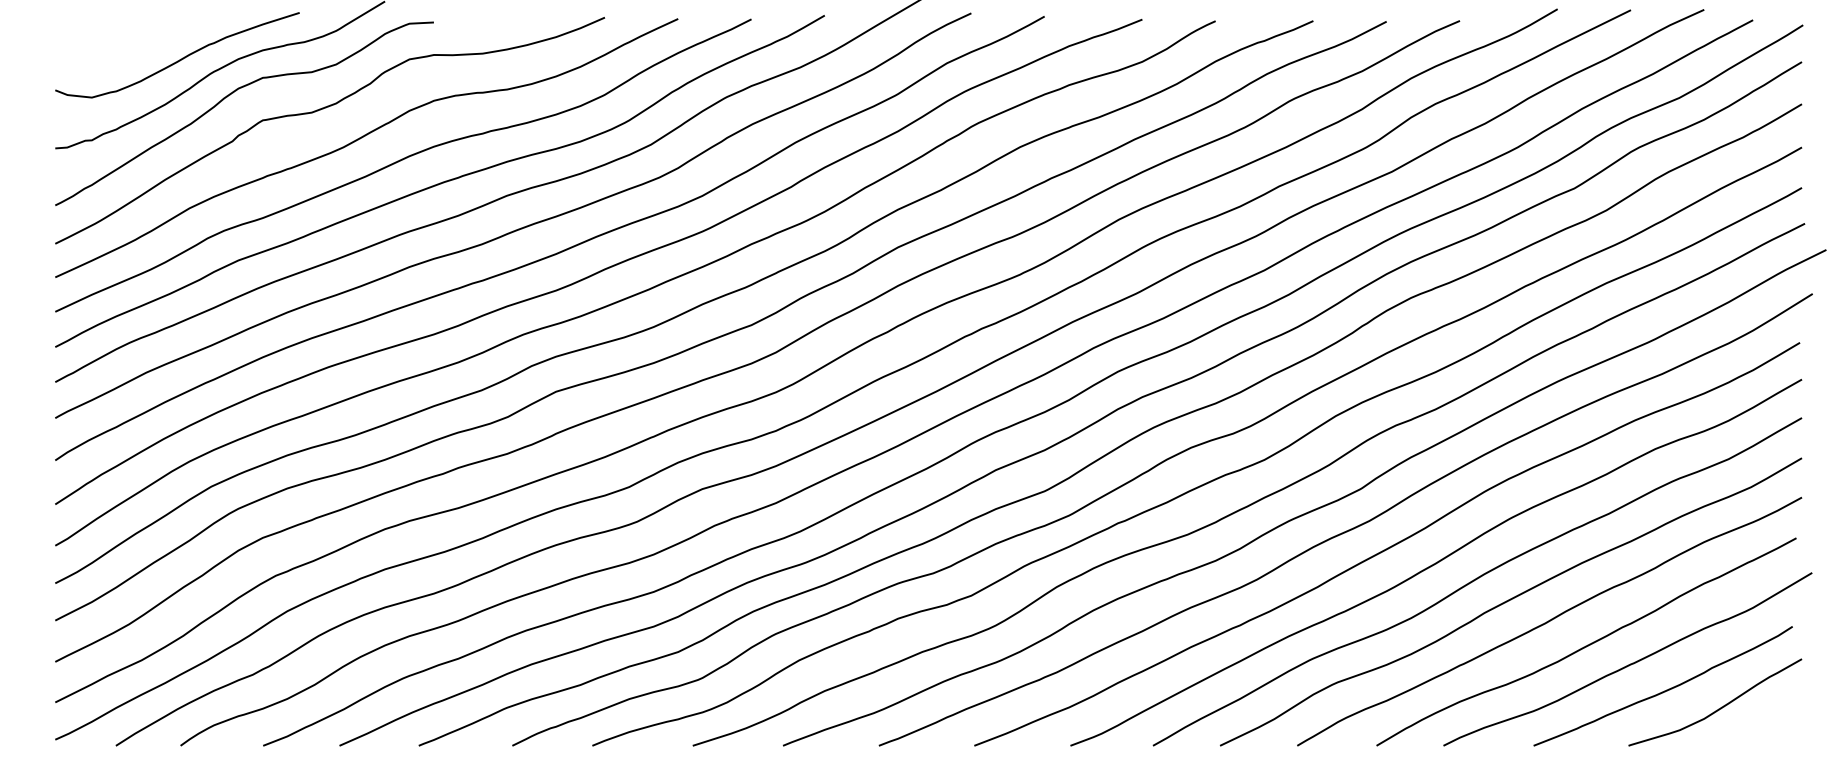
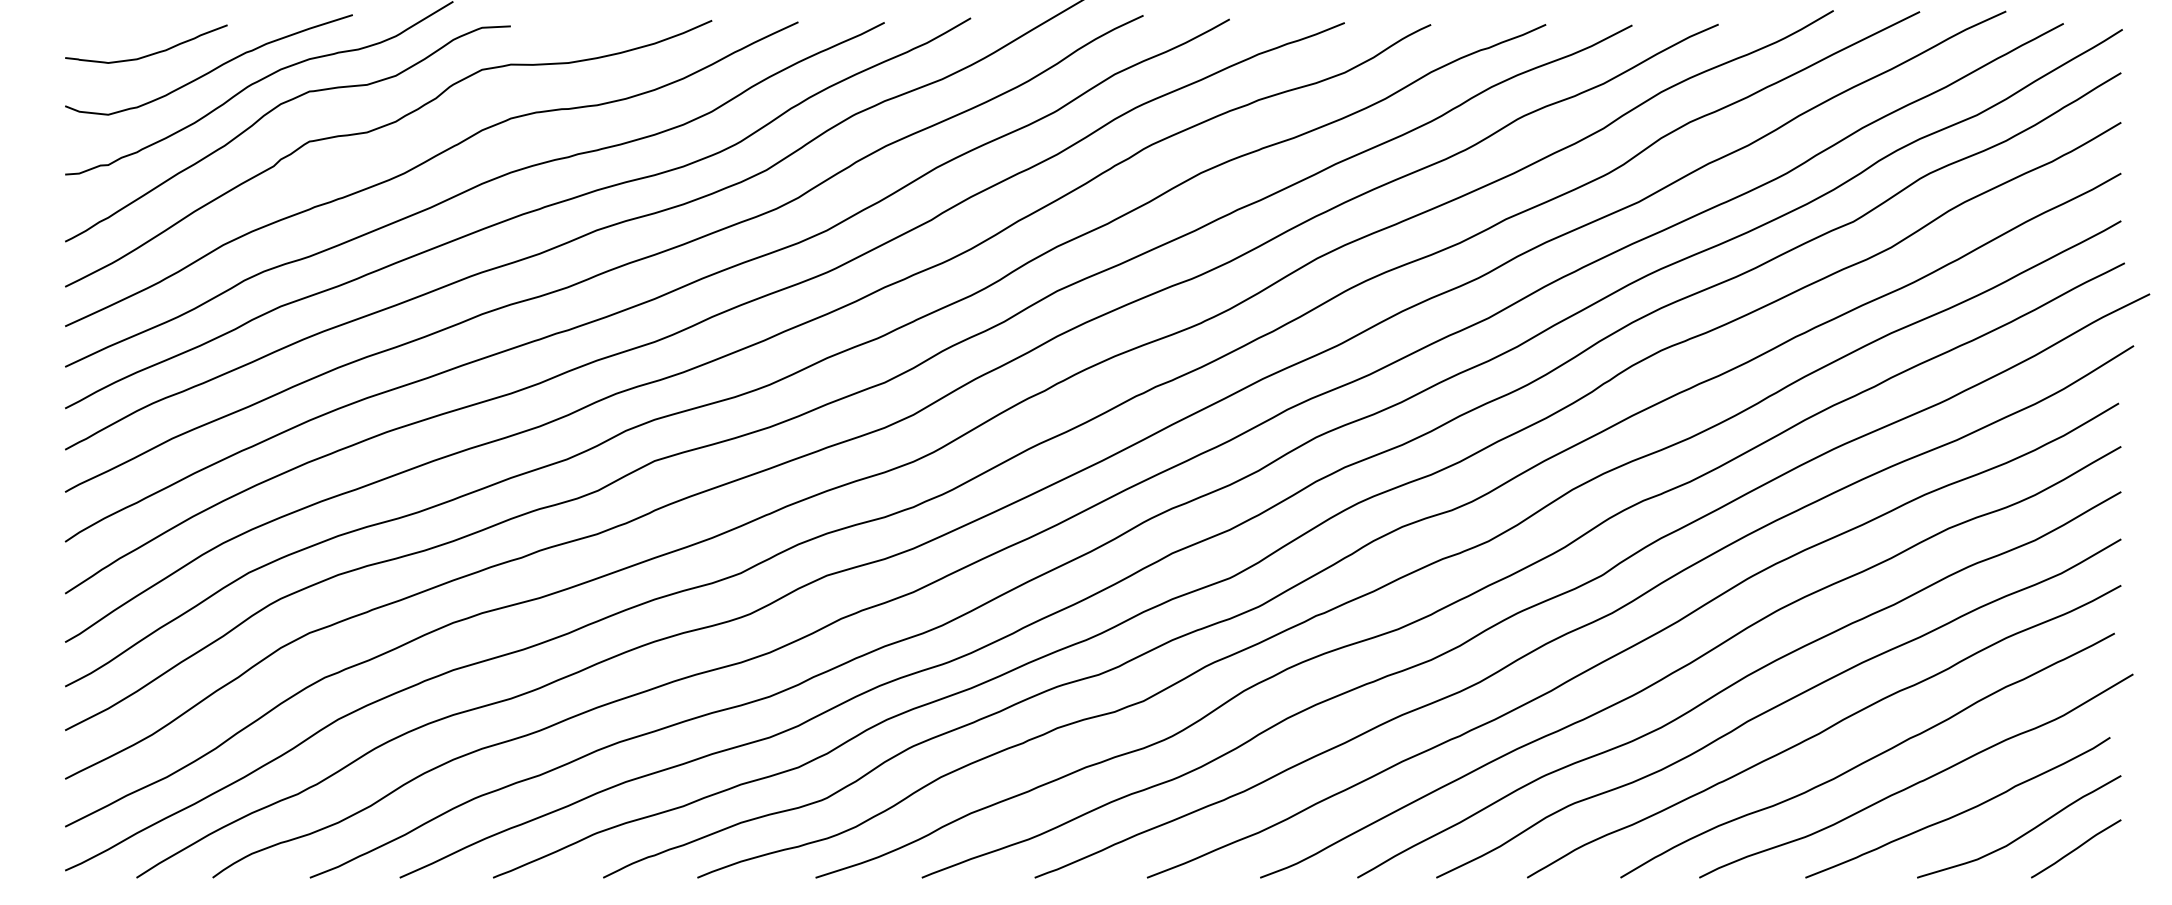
curve: (128, 45) -> (151, 53), added
curve: (1763, 720) -> (2076, 848), added

